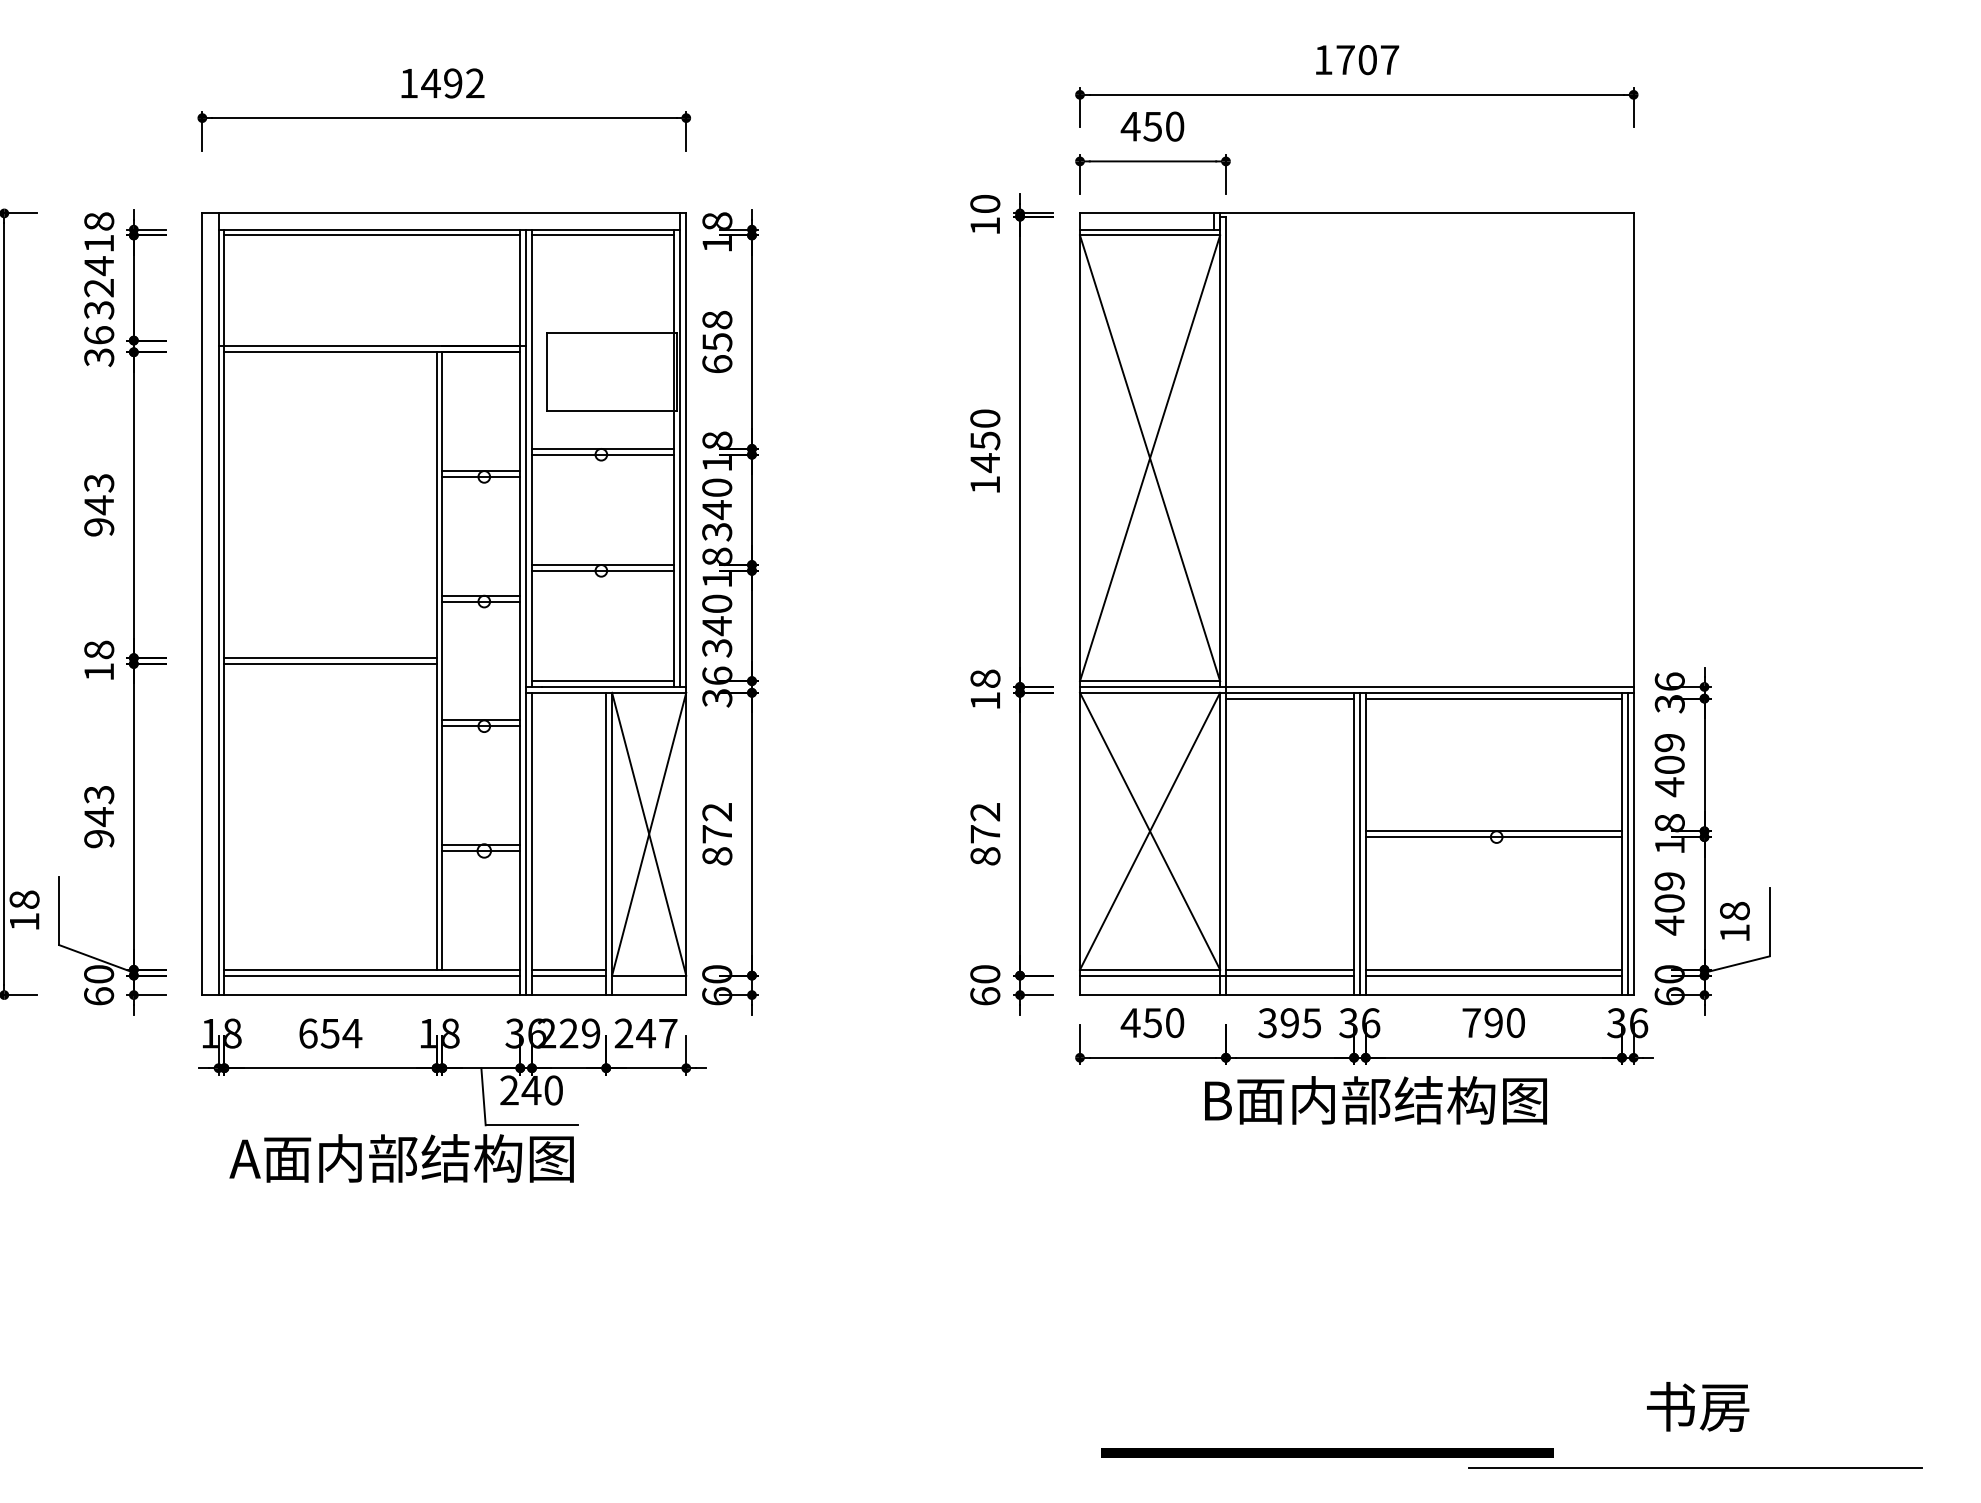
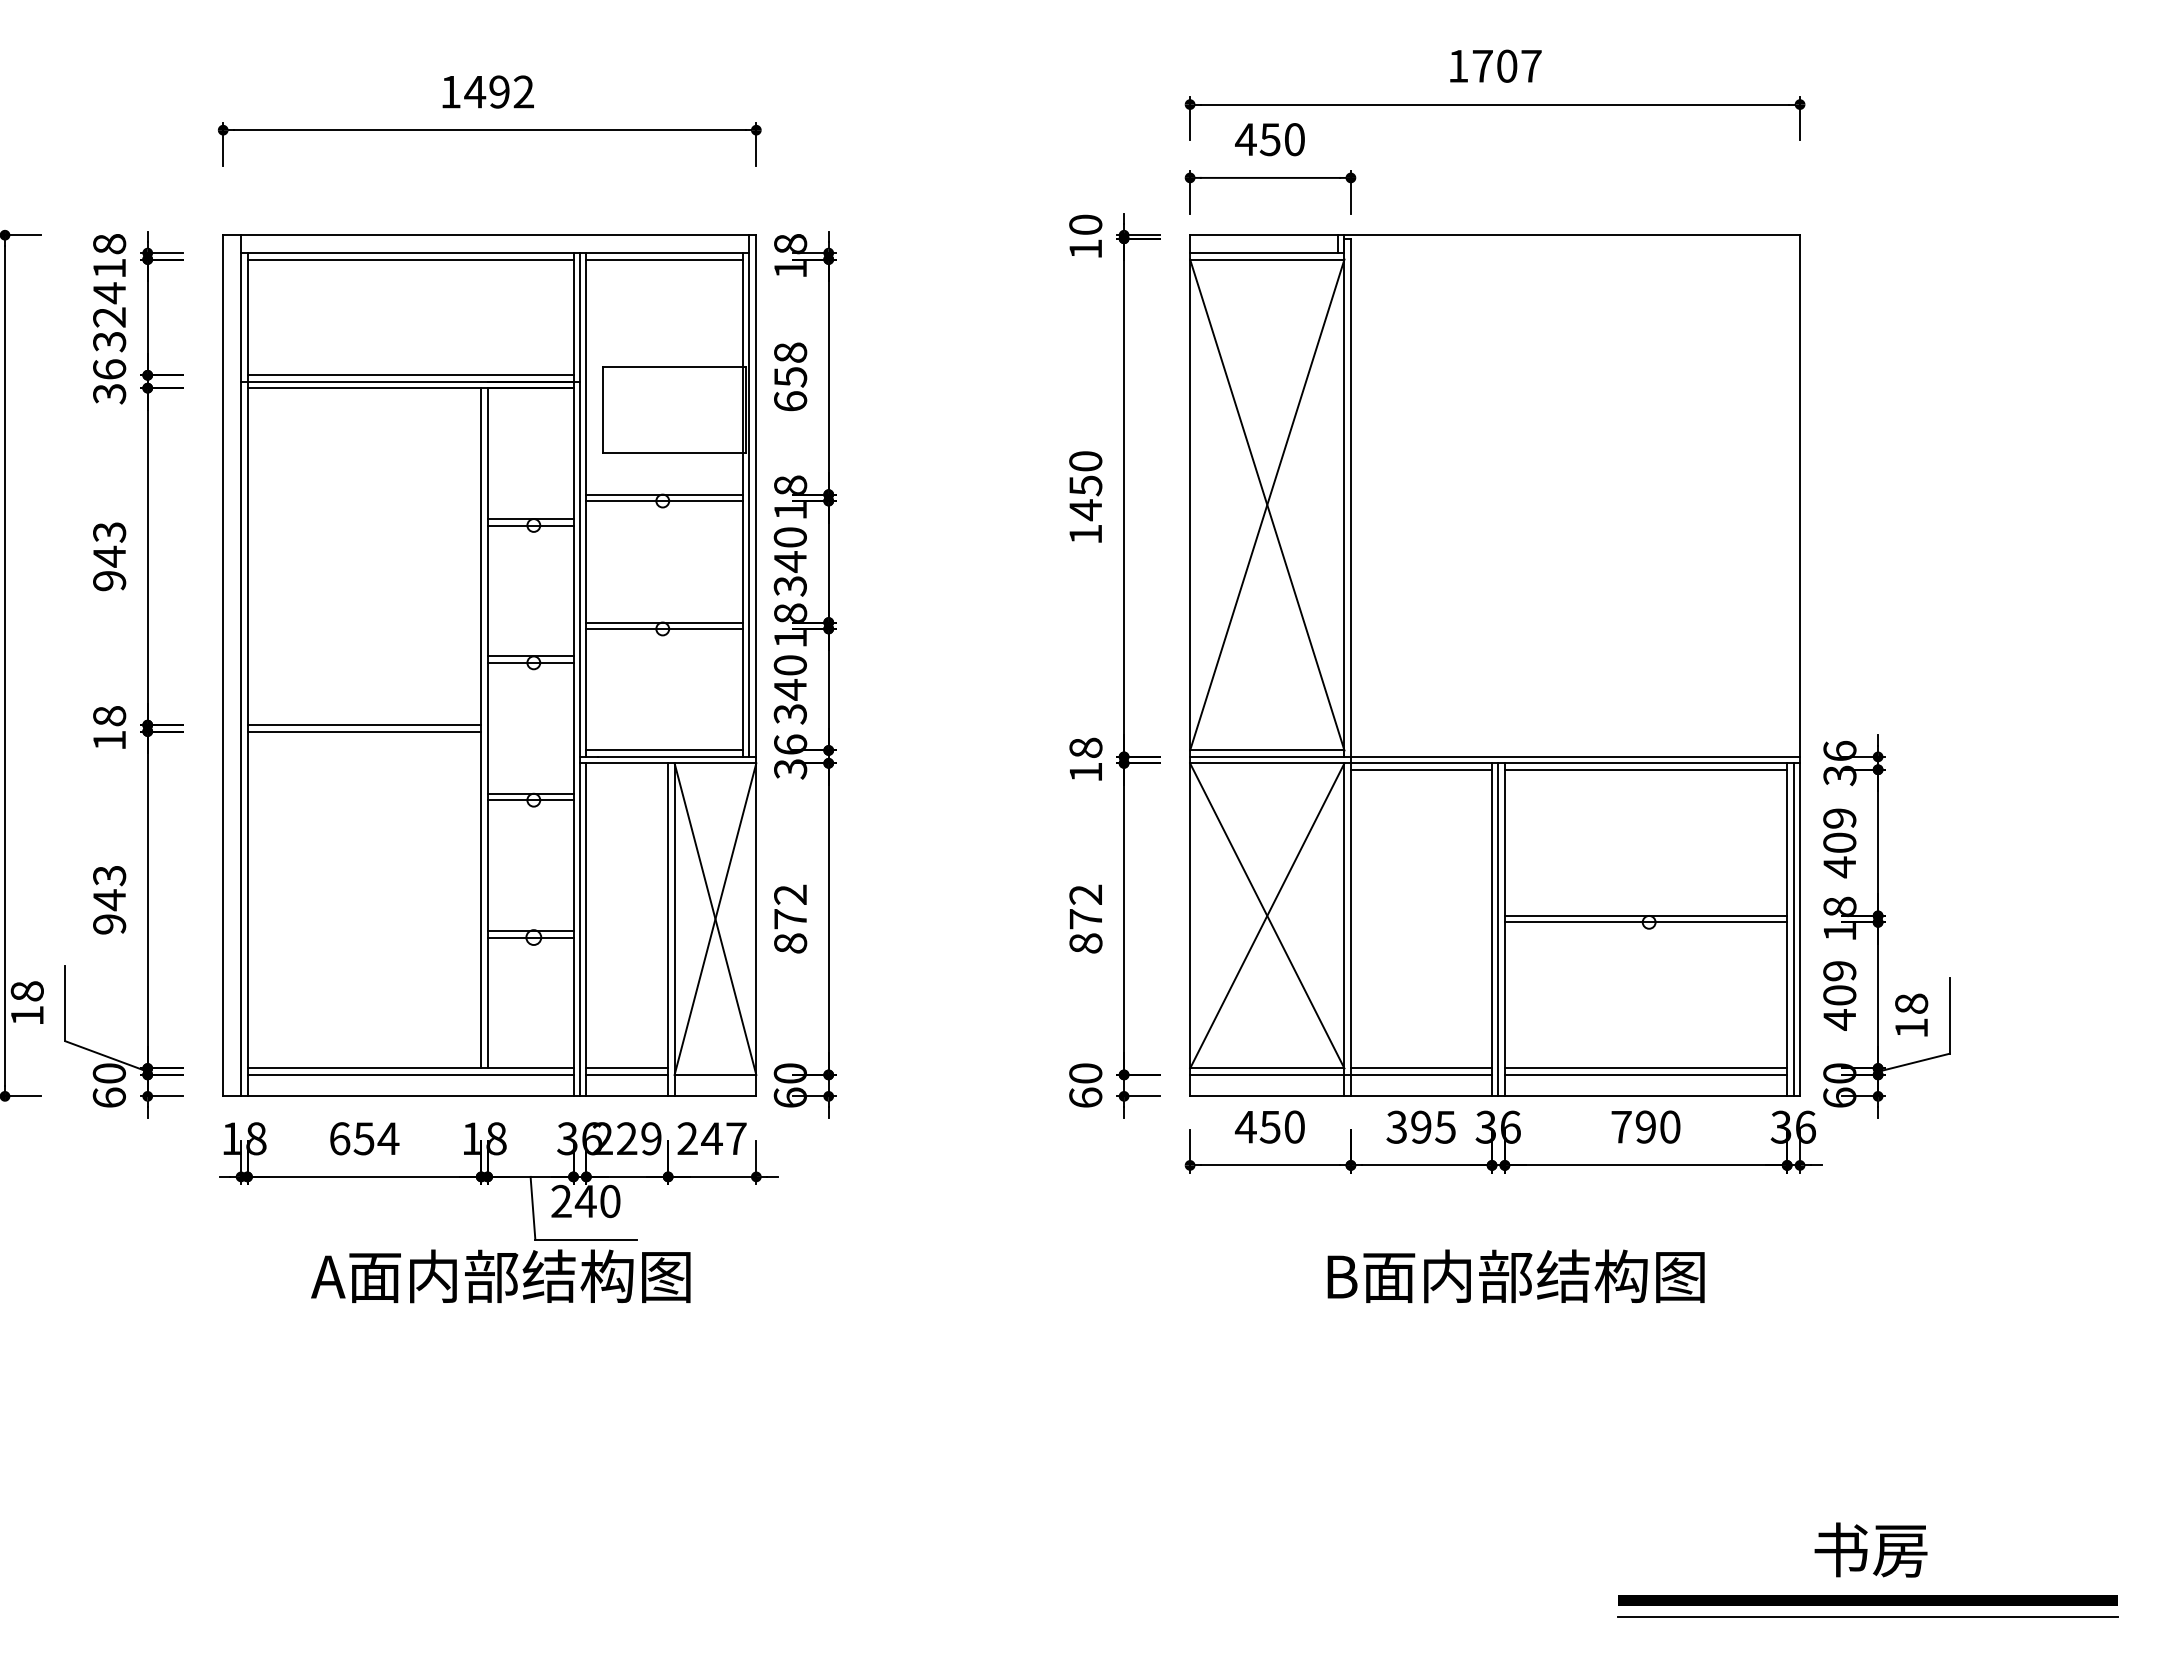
line: (372, 340) -> (410, 375), added
text: (1375, 1100) -> (1515, 1276), moved
text: (401, 1158) -> (500, 1276), moved
line: (1327, 1452) -> (1867, 1600), moved

